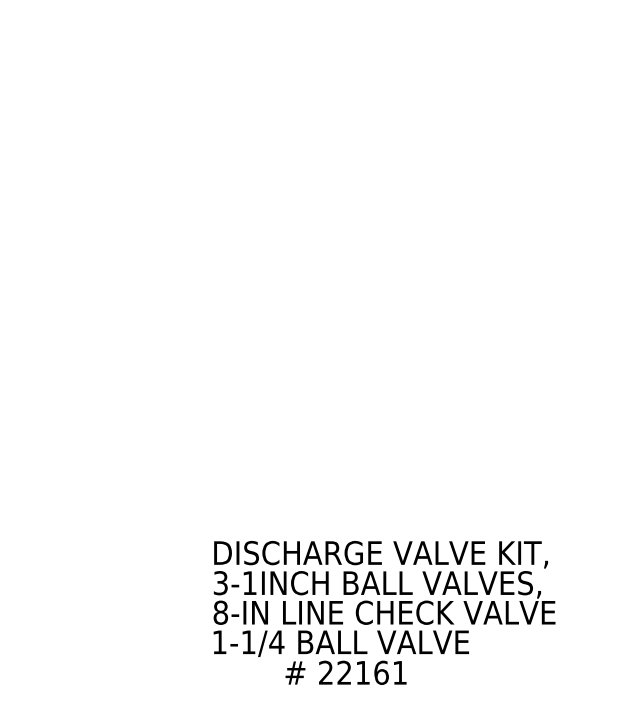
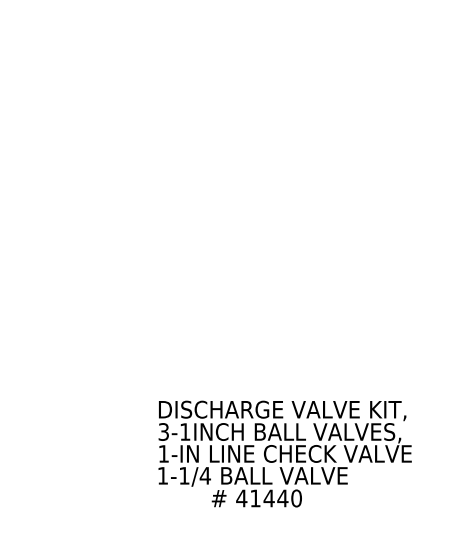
text: (220, 612) -> (163, 453), 8-IN -> 1-IN
text: (362, 672) -> (268, 498), 22161 -> 41440

